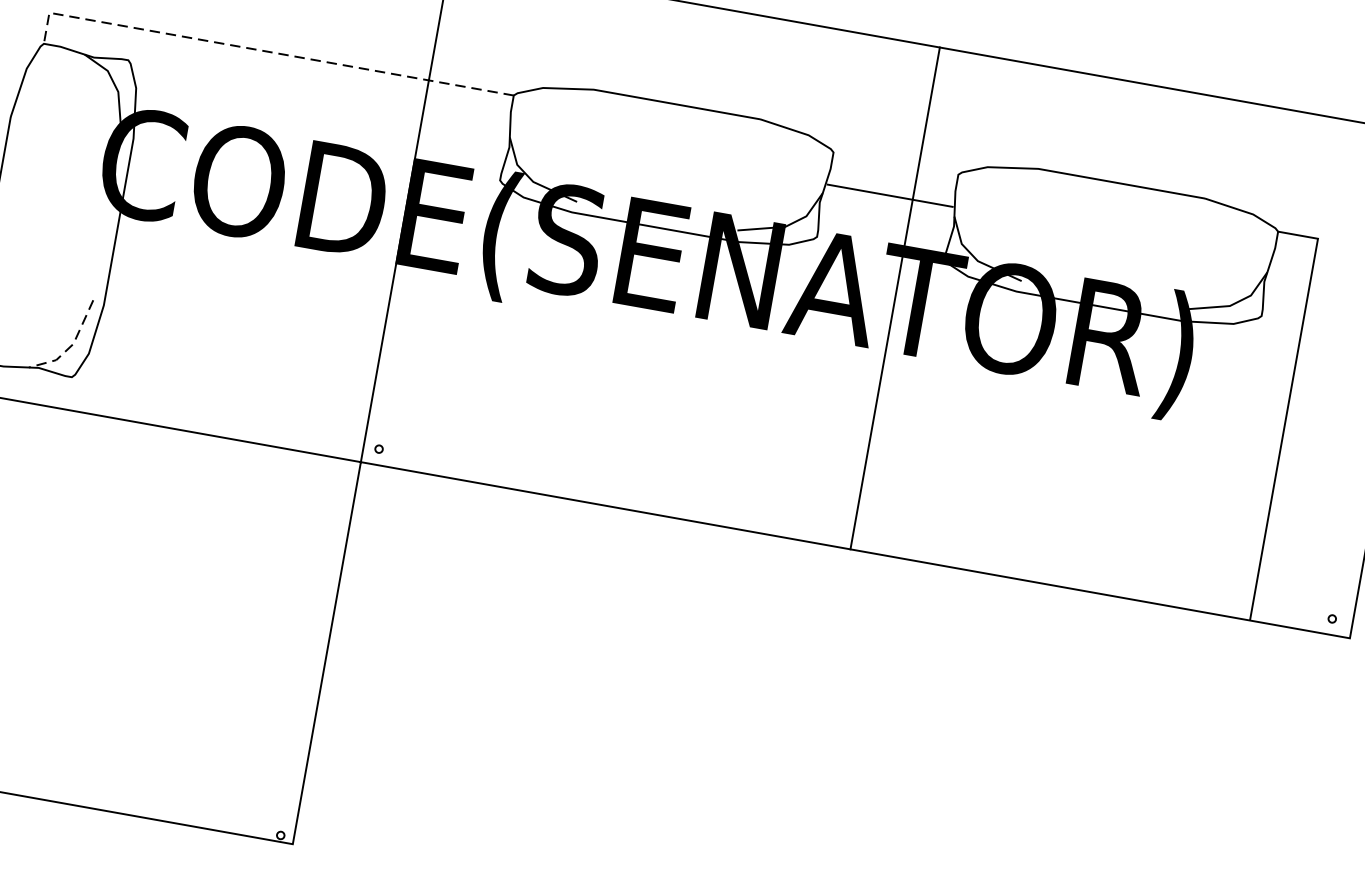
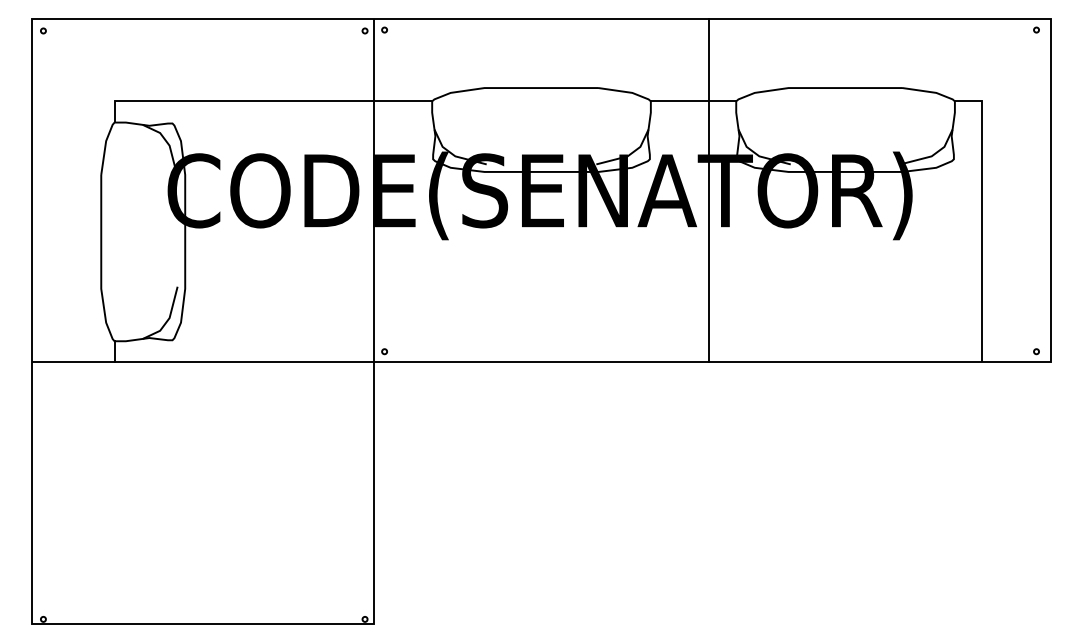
line: (264, 51) -> (261, 101), dashed -> solid
line: (890, 195) -> (693, 101), moved
line: (71, 345) -> (168, 319), dashed -> solid

